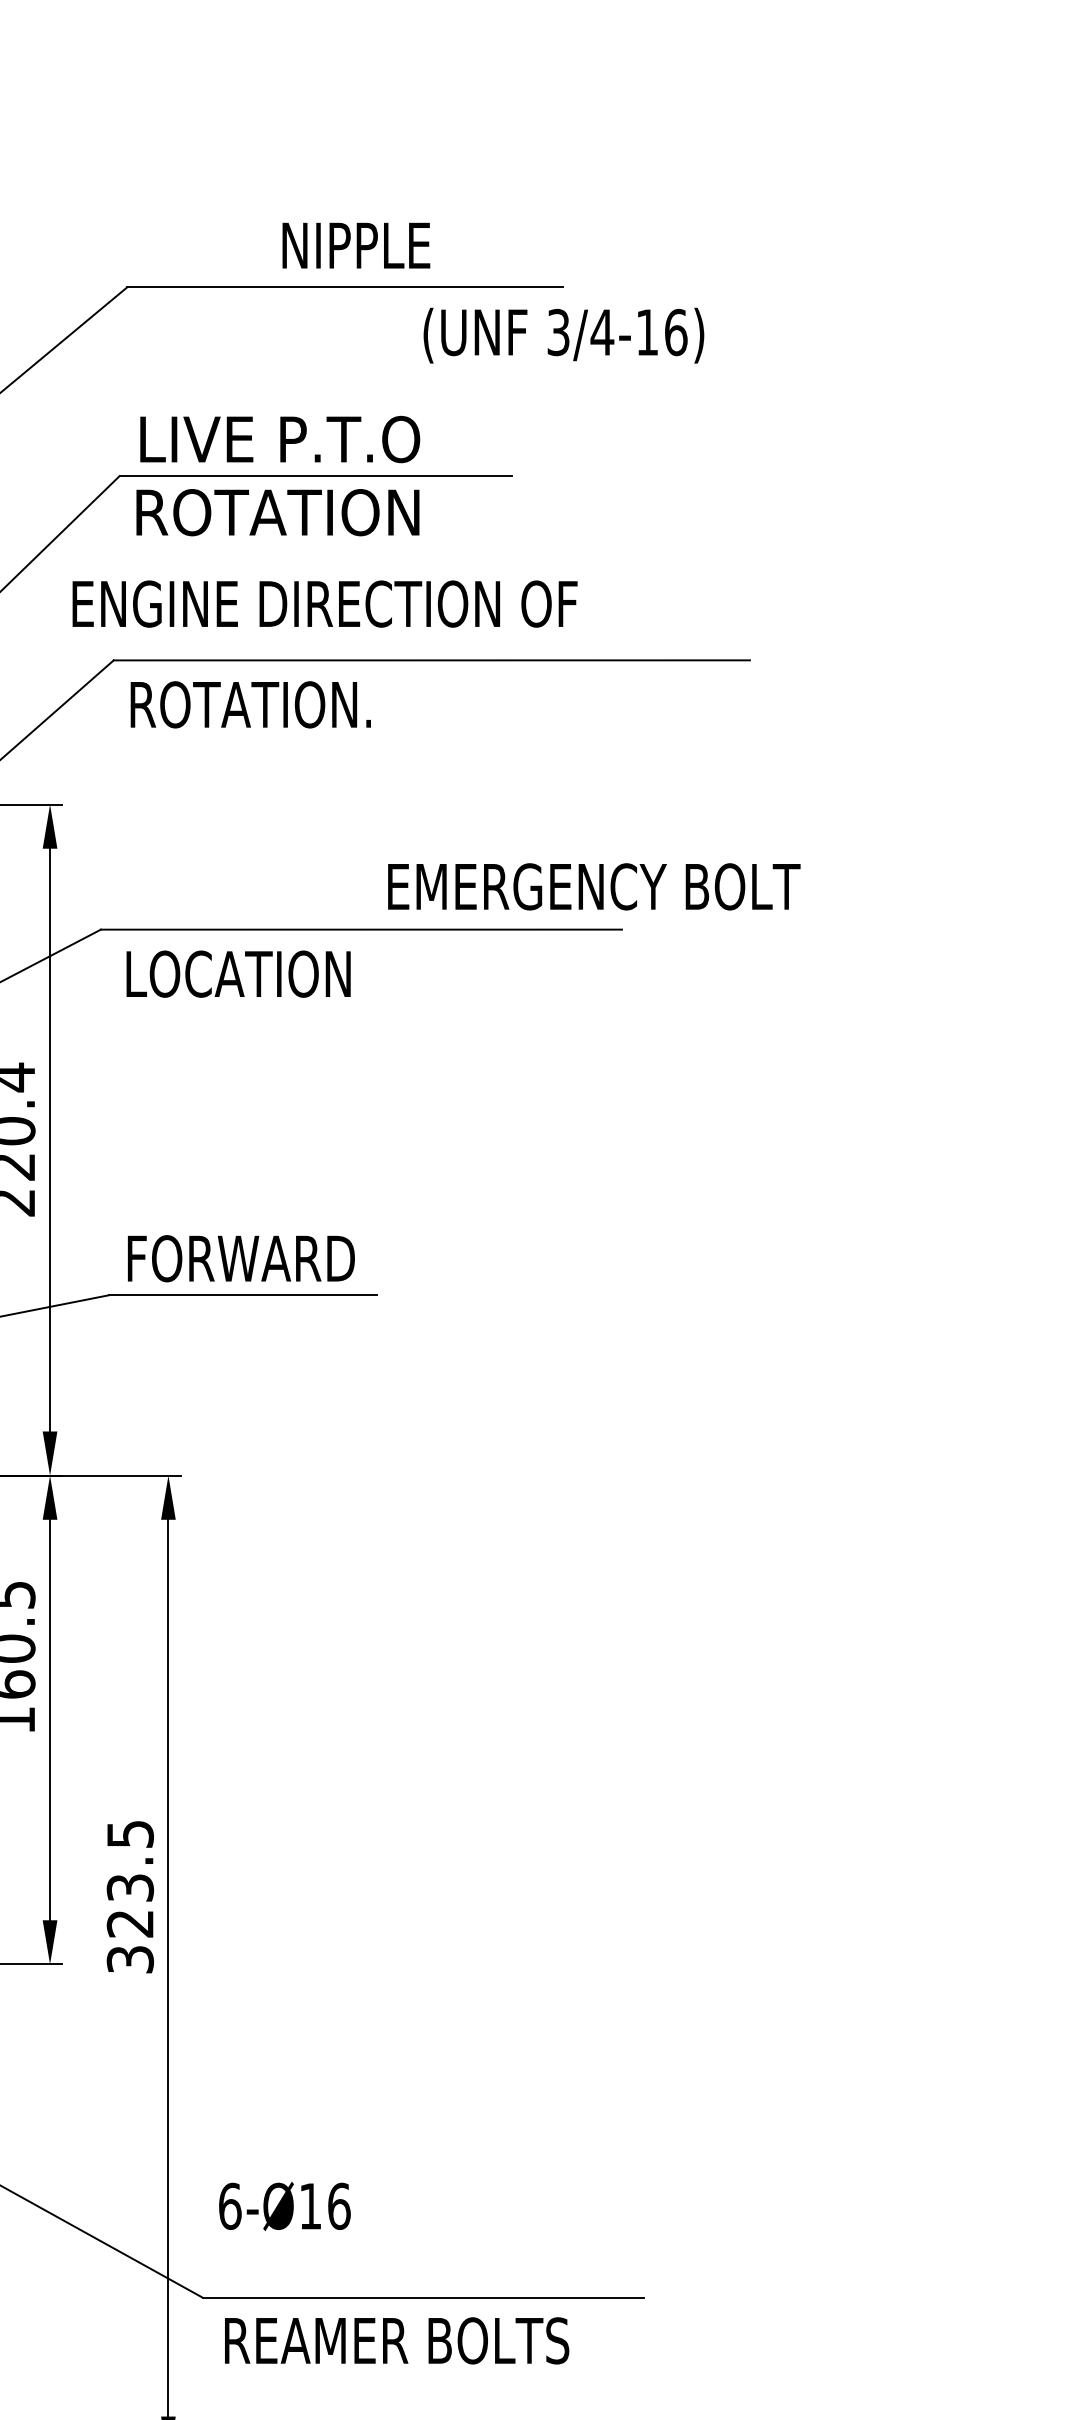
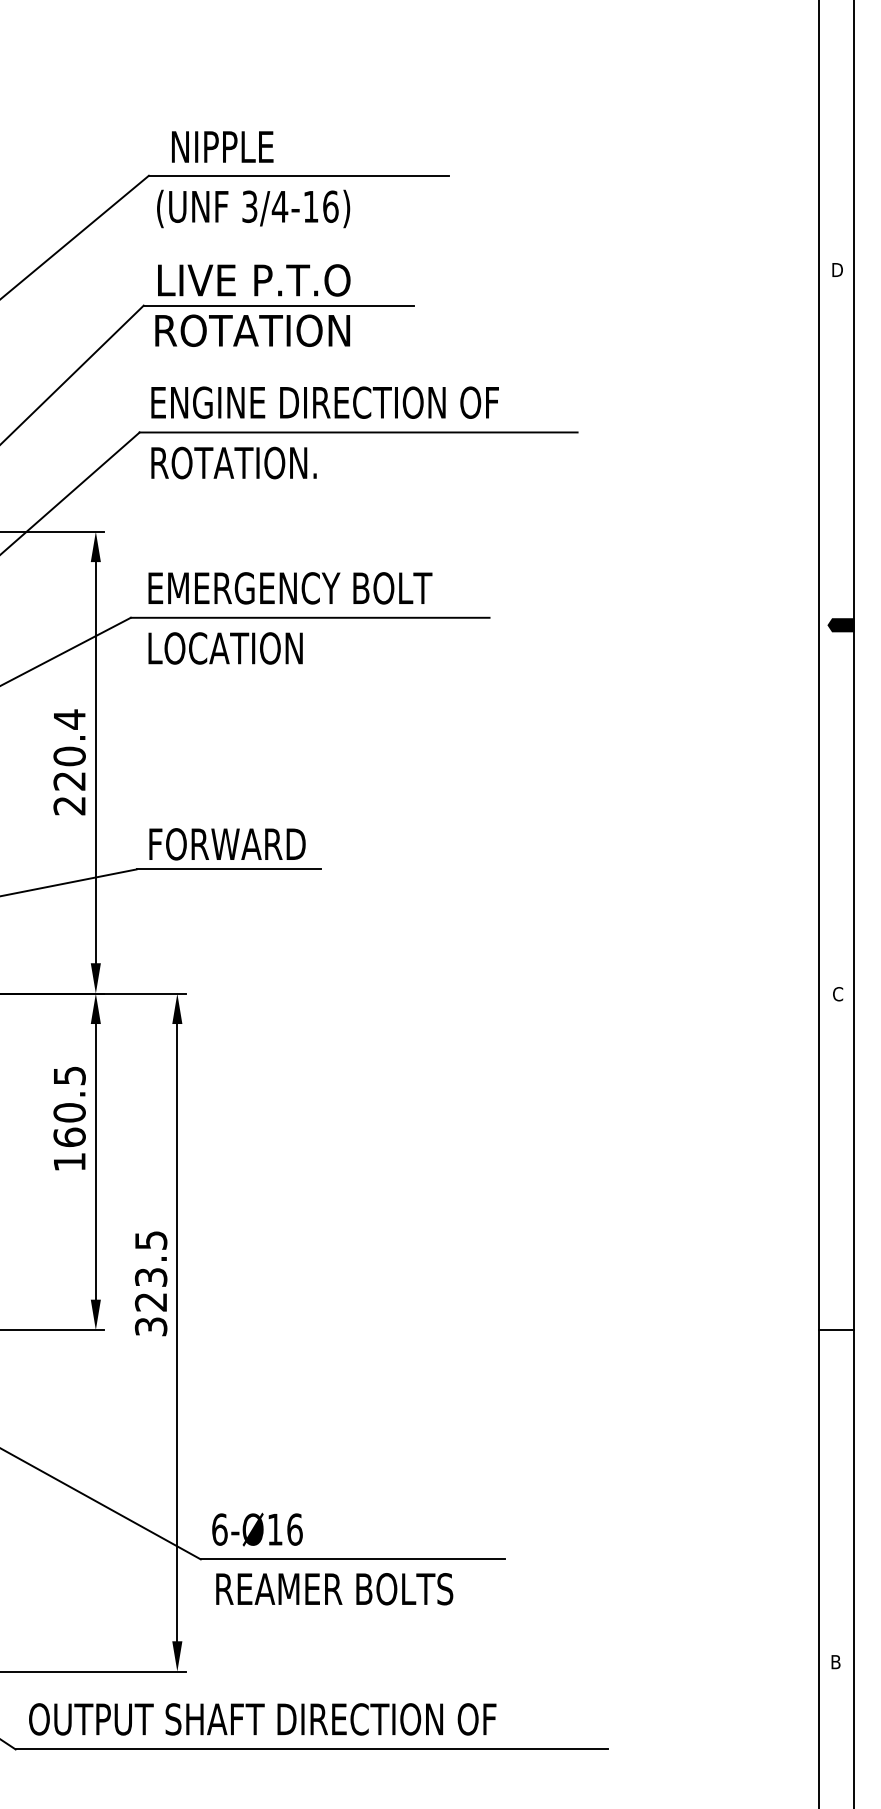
text: (356, 244) -> (222, 146), moved
text: (563, 334) -> (253, 208), moved
text: (324, 603) -> (324, 402), moved
text: (594, 887) -> (290, 588), moved
text: (284, 2206) -> (257, 1529), moved

